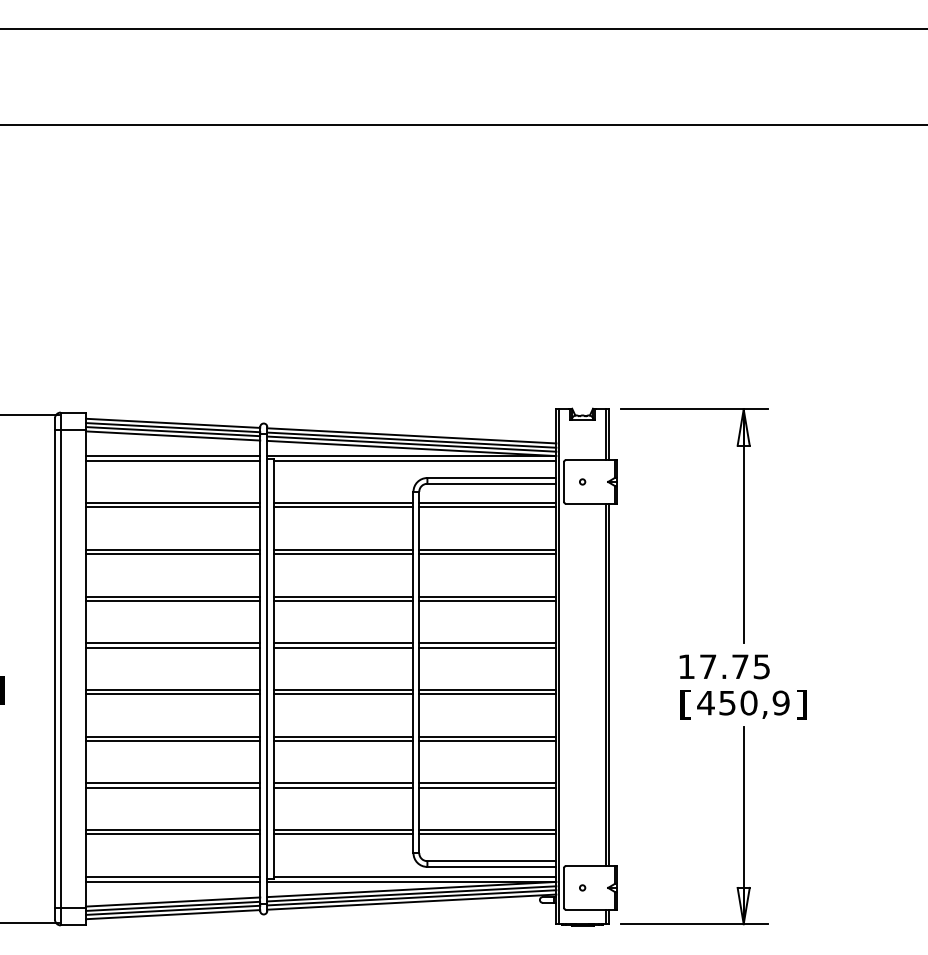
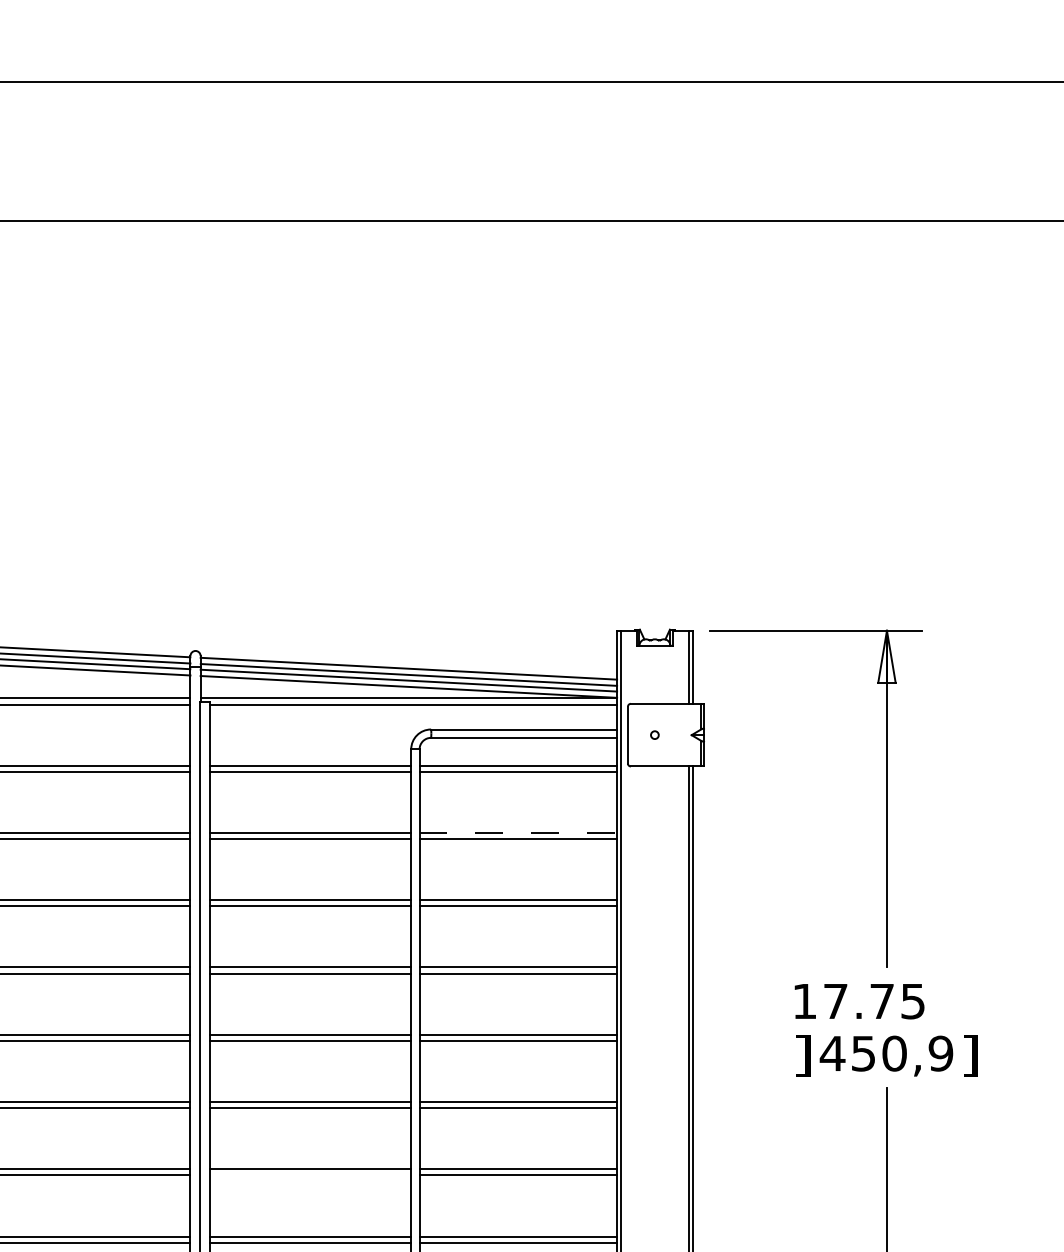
line: (487, 549) -> (517, 832), solid -> dashed
text: (685, 704) -> (803, 1055), [ -> ]
line: (343, 787) -> (310, 1175), removed

